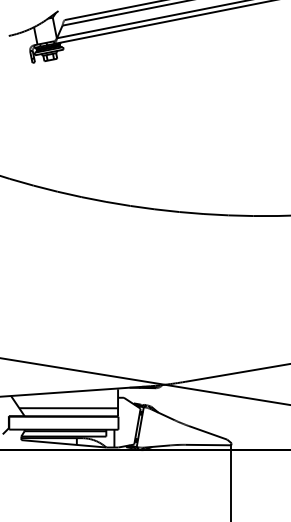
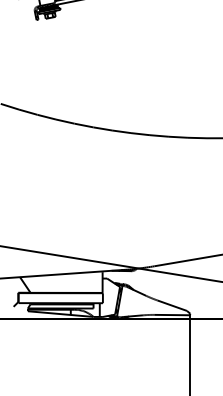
line: (68, 408) -> (64, 286), removed

